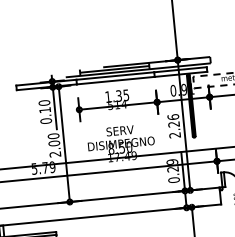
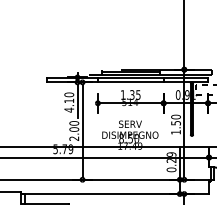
text: (46, 120) -> (69, 109), 0.10 -> 4.10
text: (173, 126) -> (175, 124), 2.26 -> 1.50

